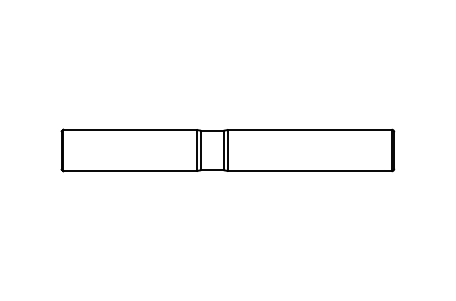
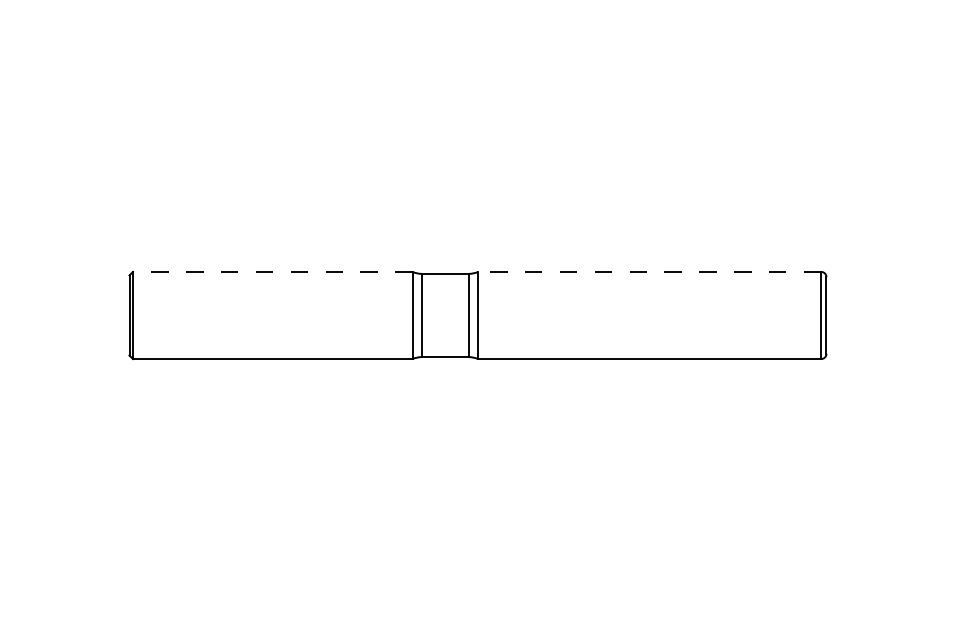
line: (130, 129) -> (273, 271), solid -> dashed
line: (309, 129) -> (648, 271), solid -> dashed

